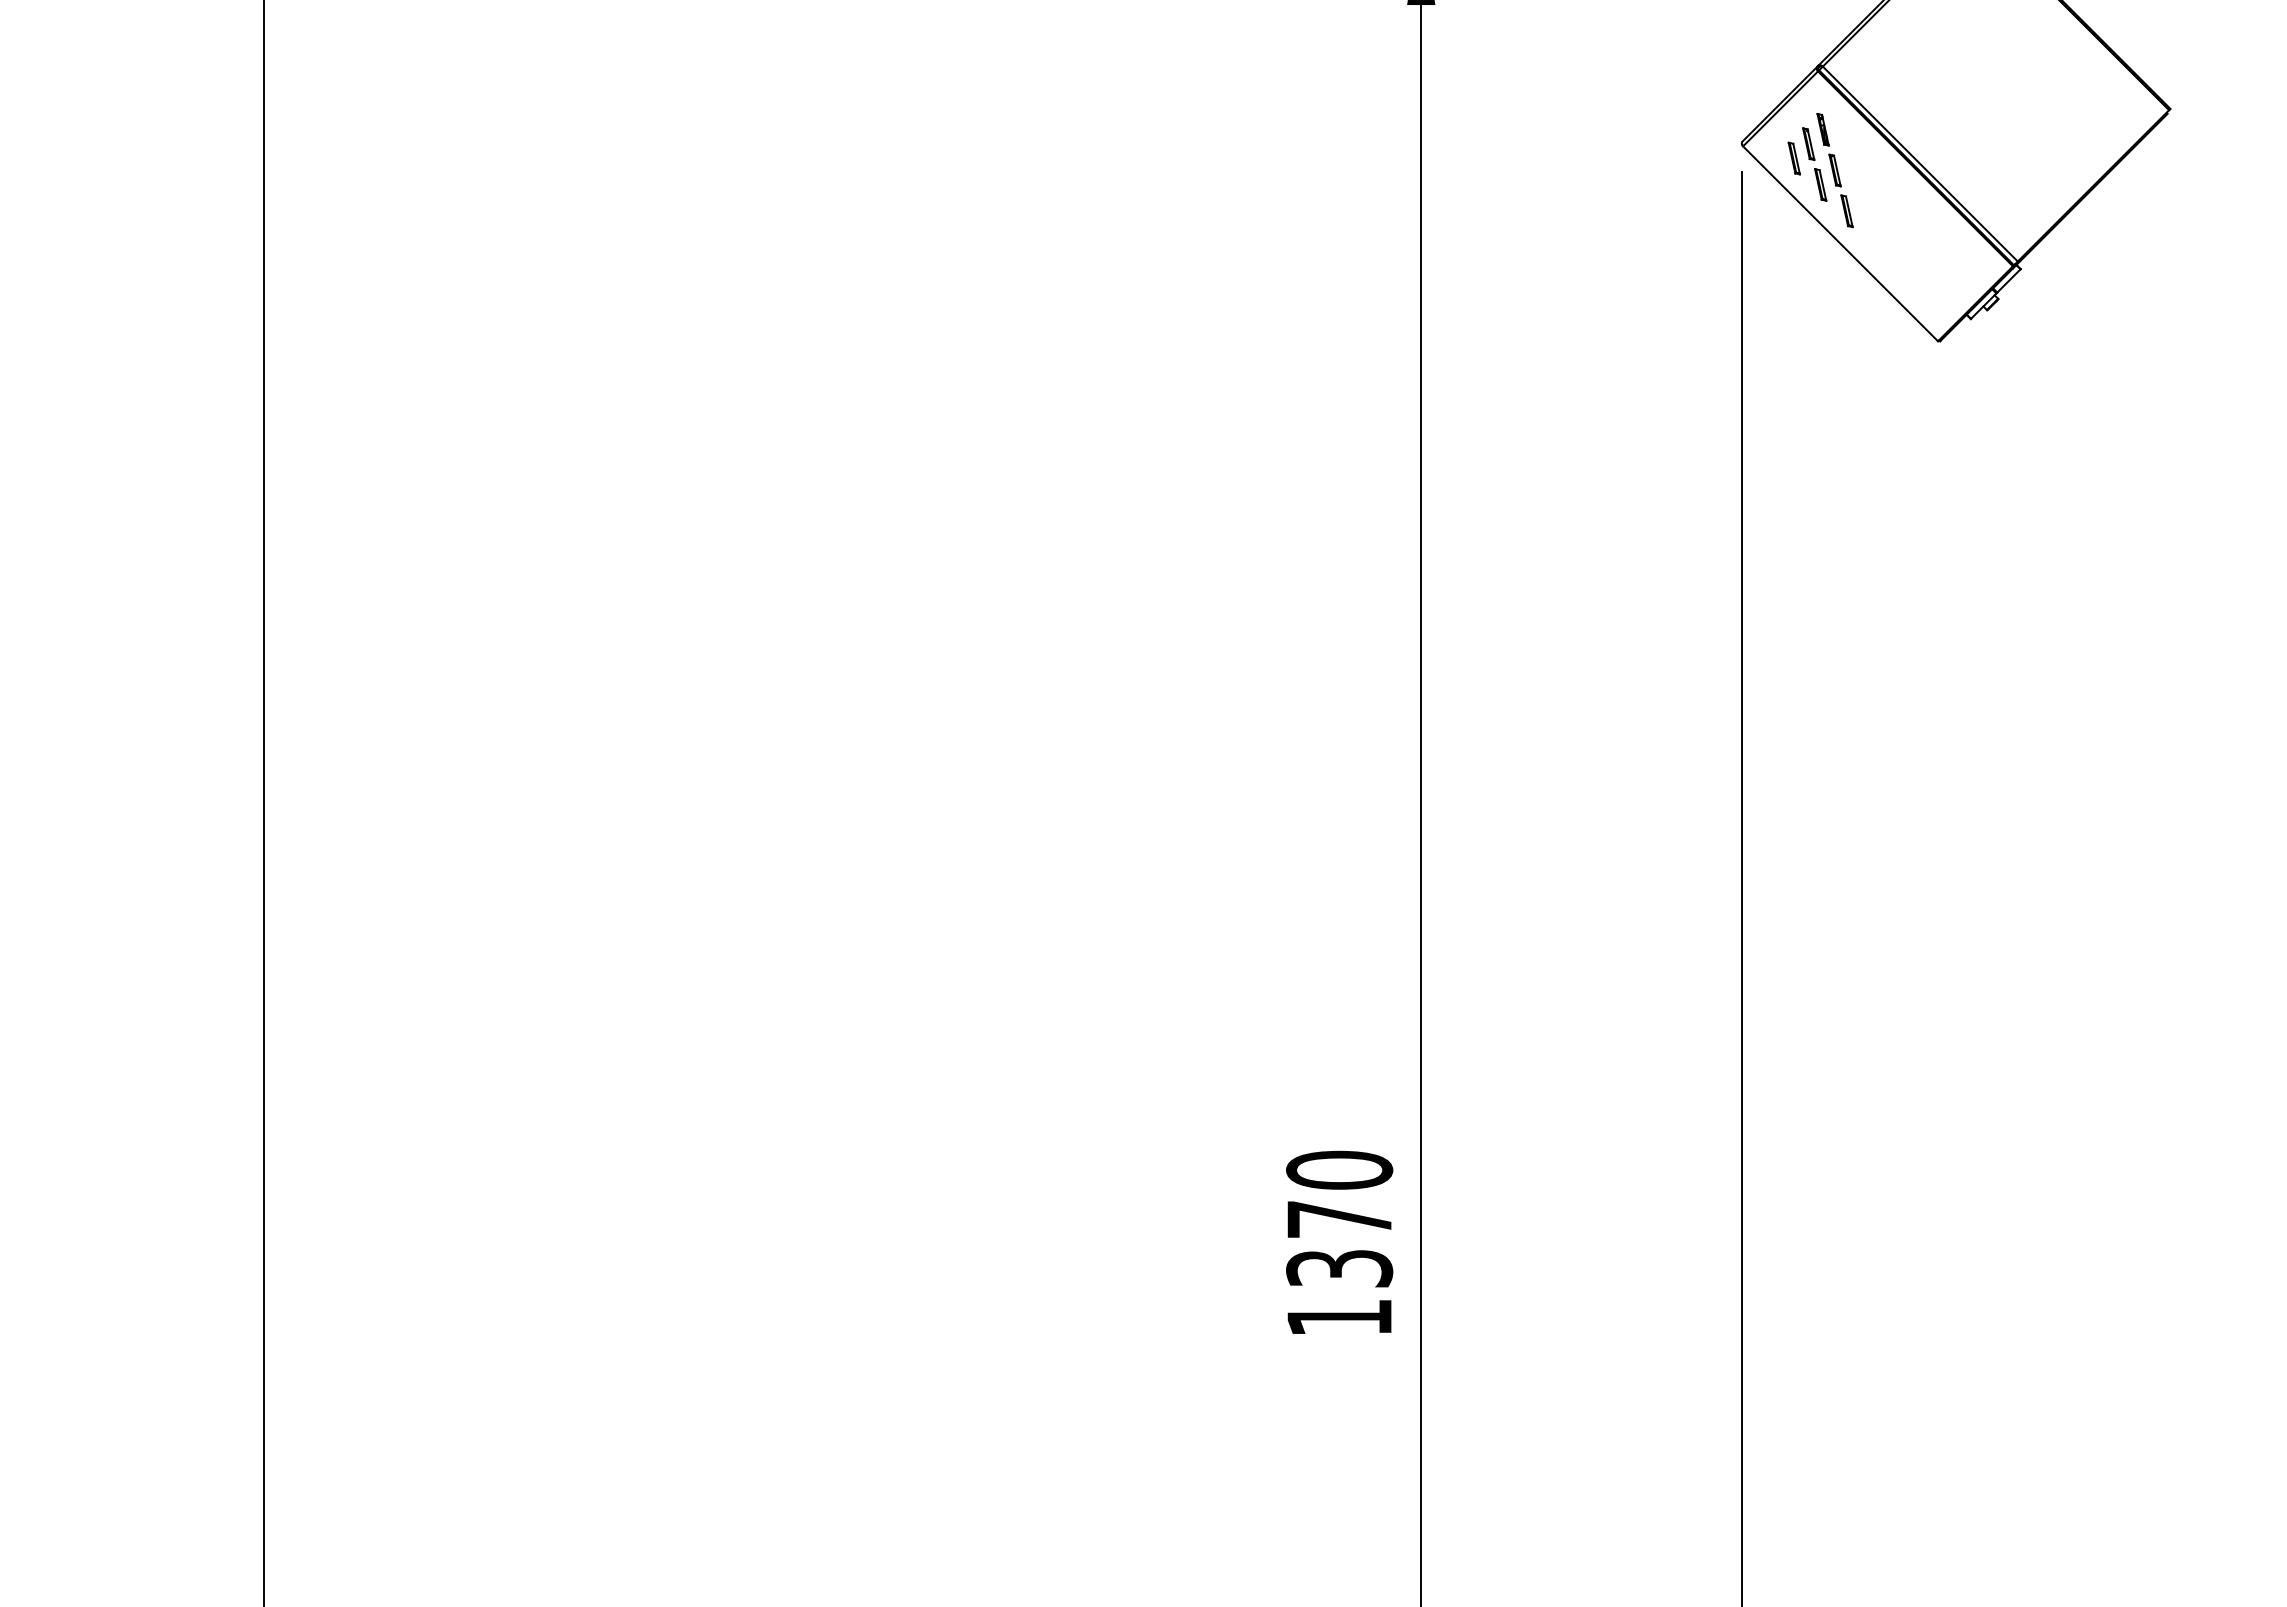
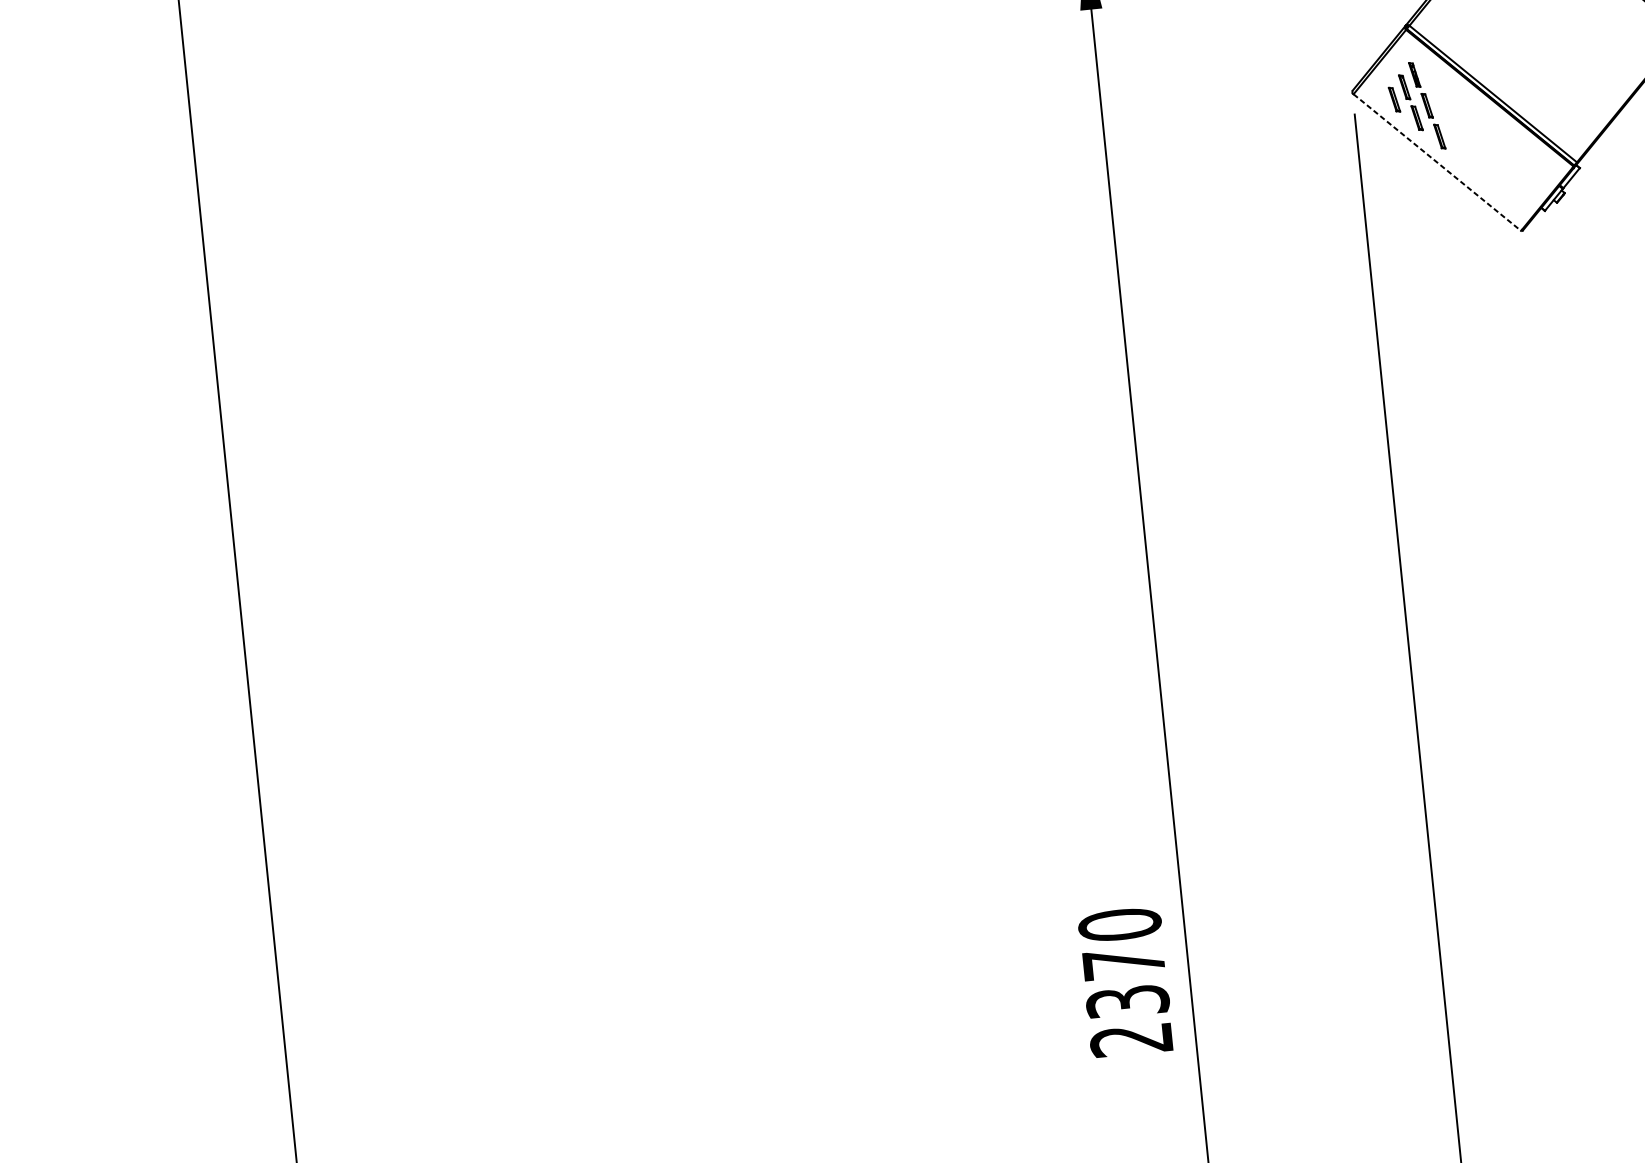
line: (1840, 243) -> (1437, 162), solid -> dashed
text: (1338, 1318) -> (1130, 1040), 1370 -> 2370

